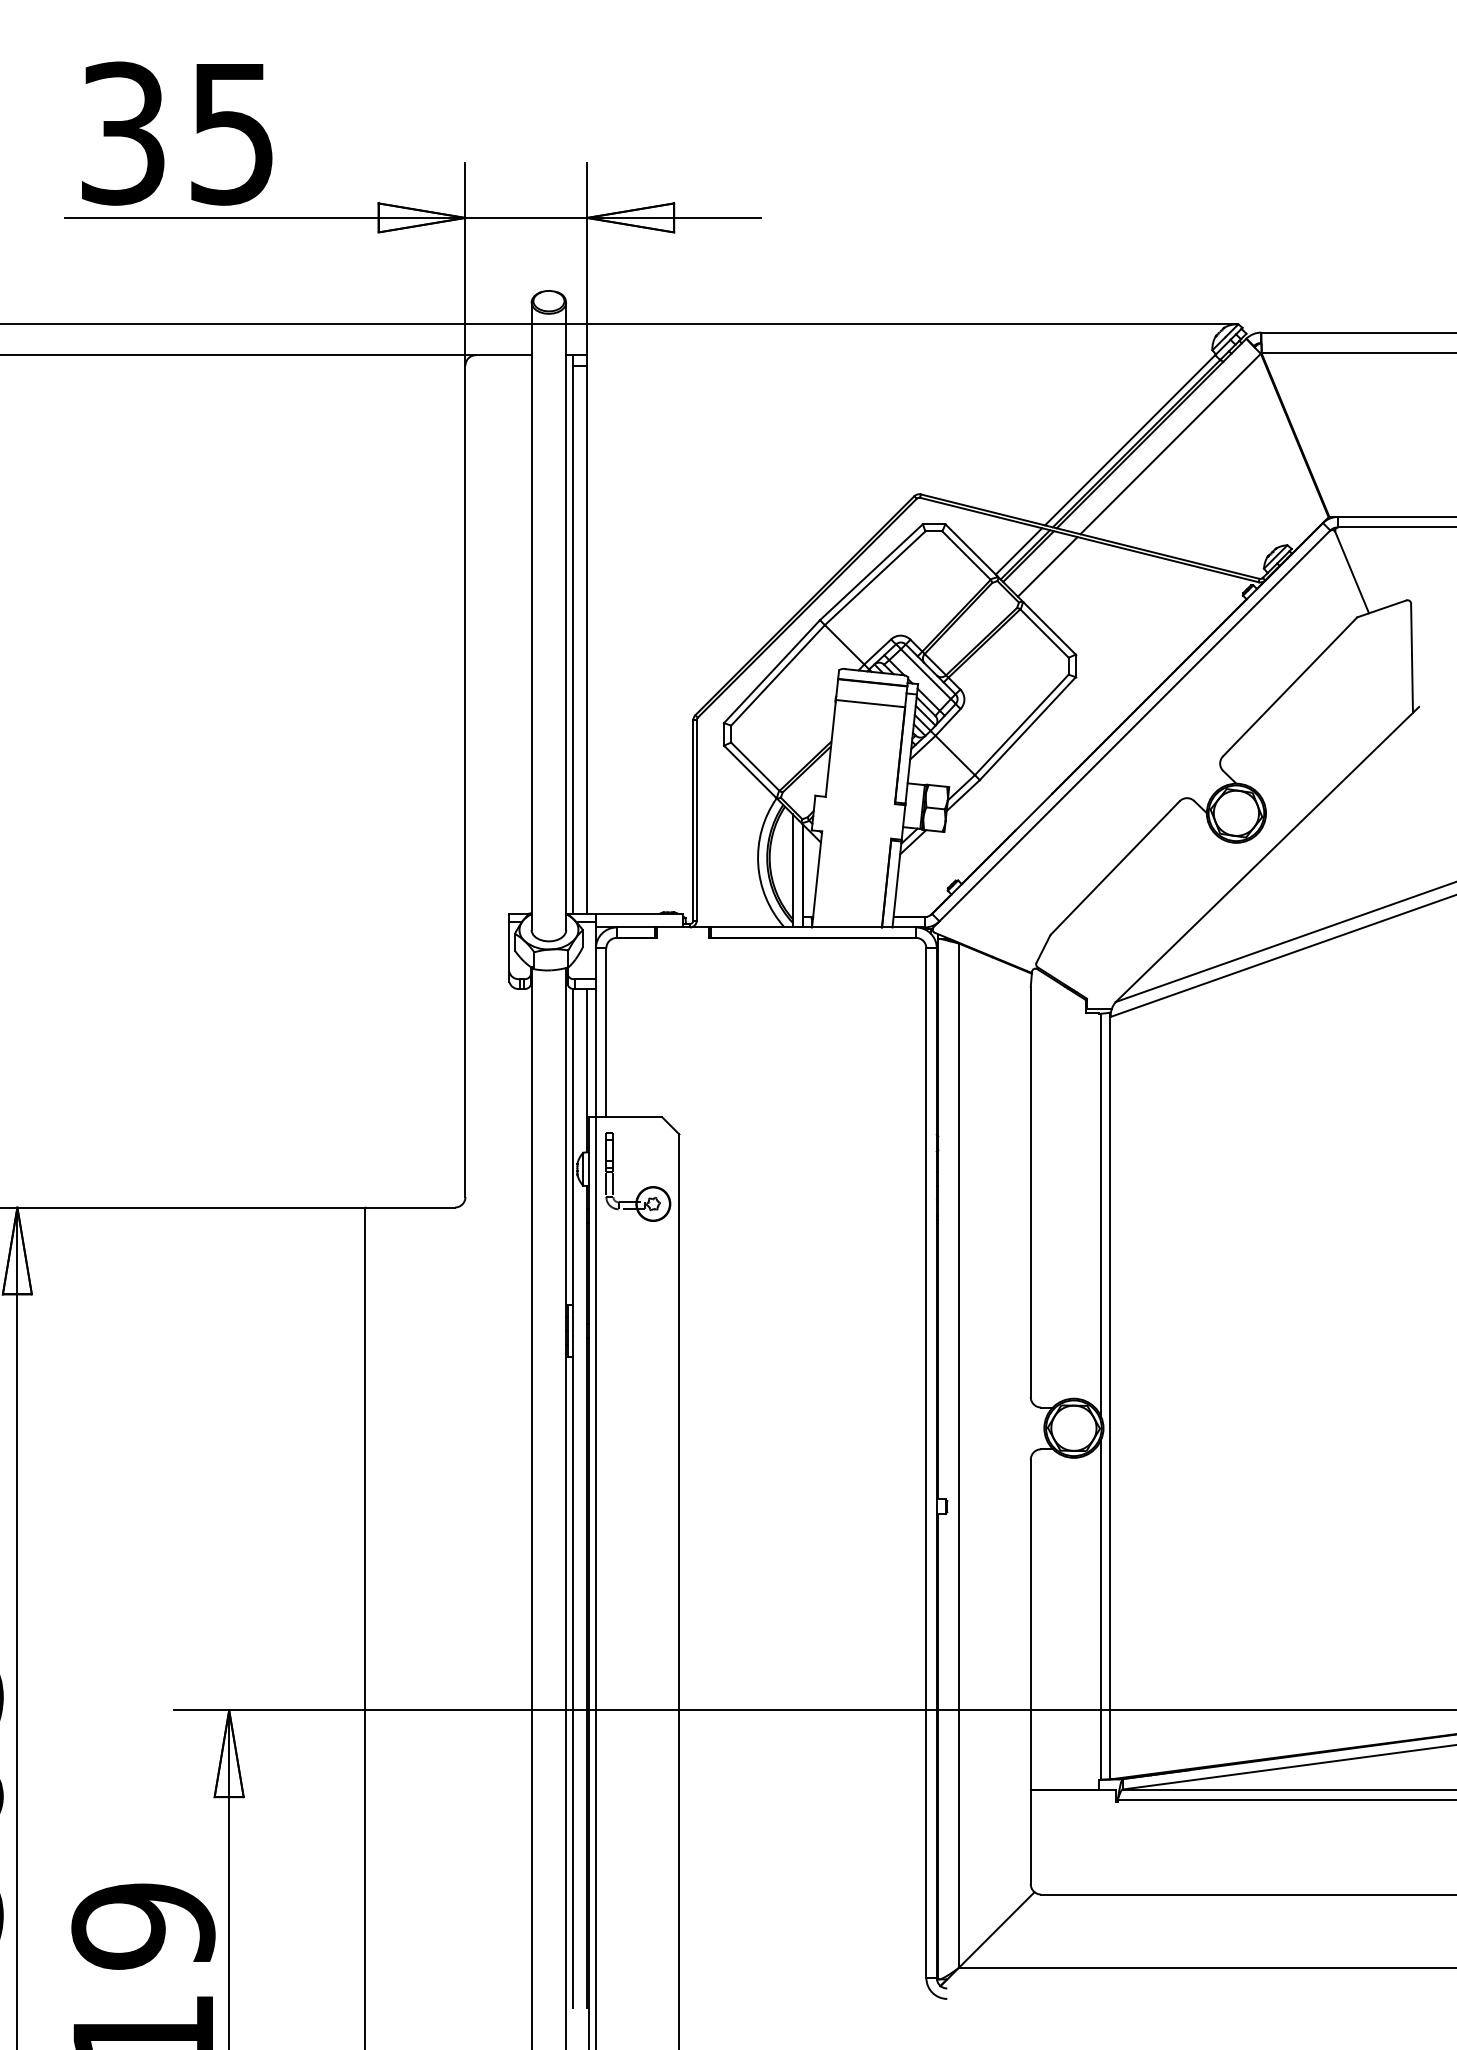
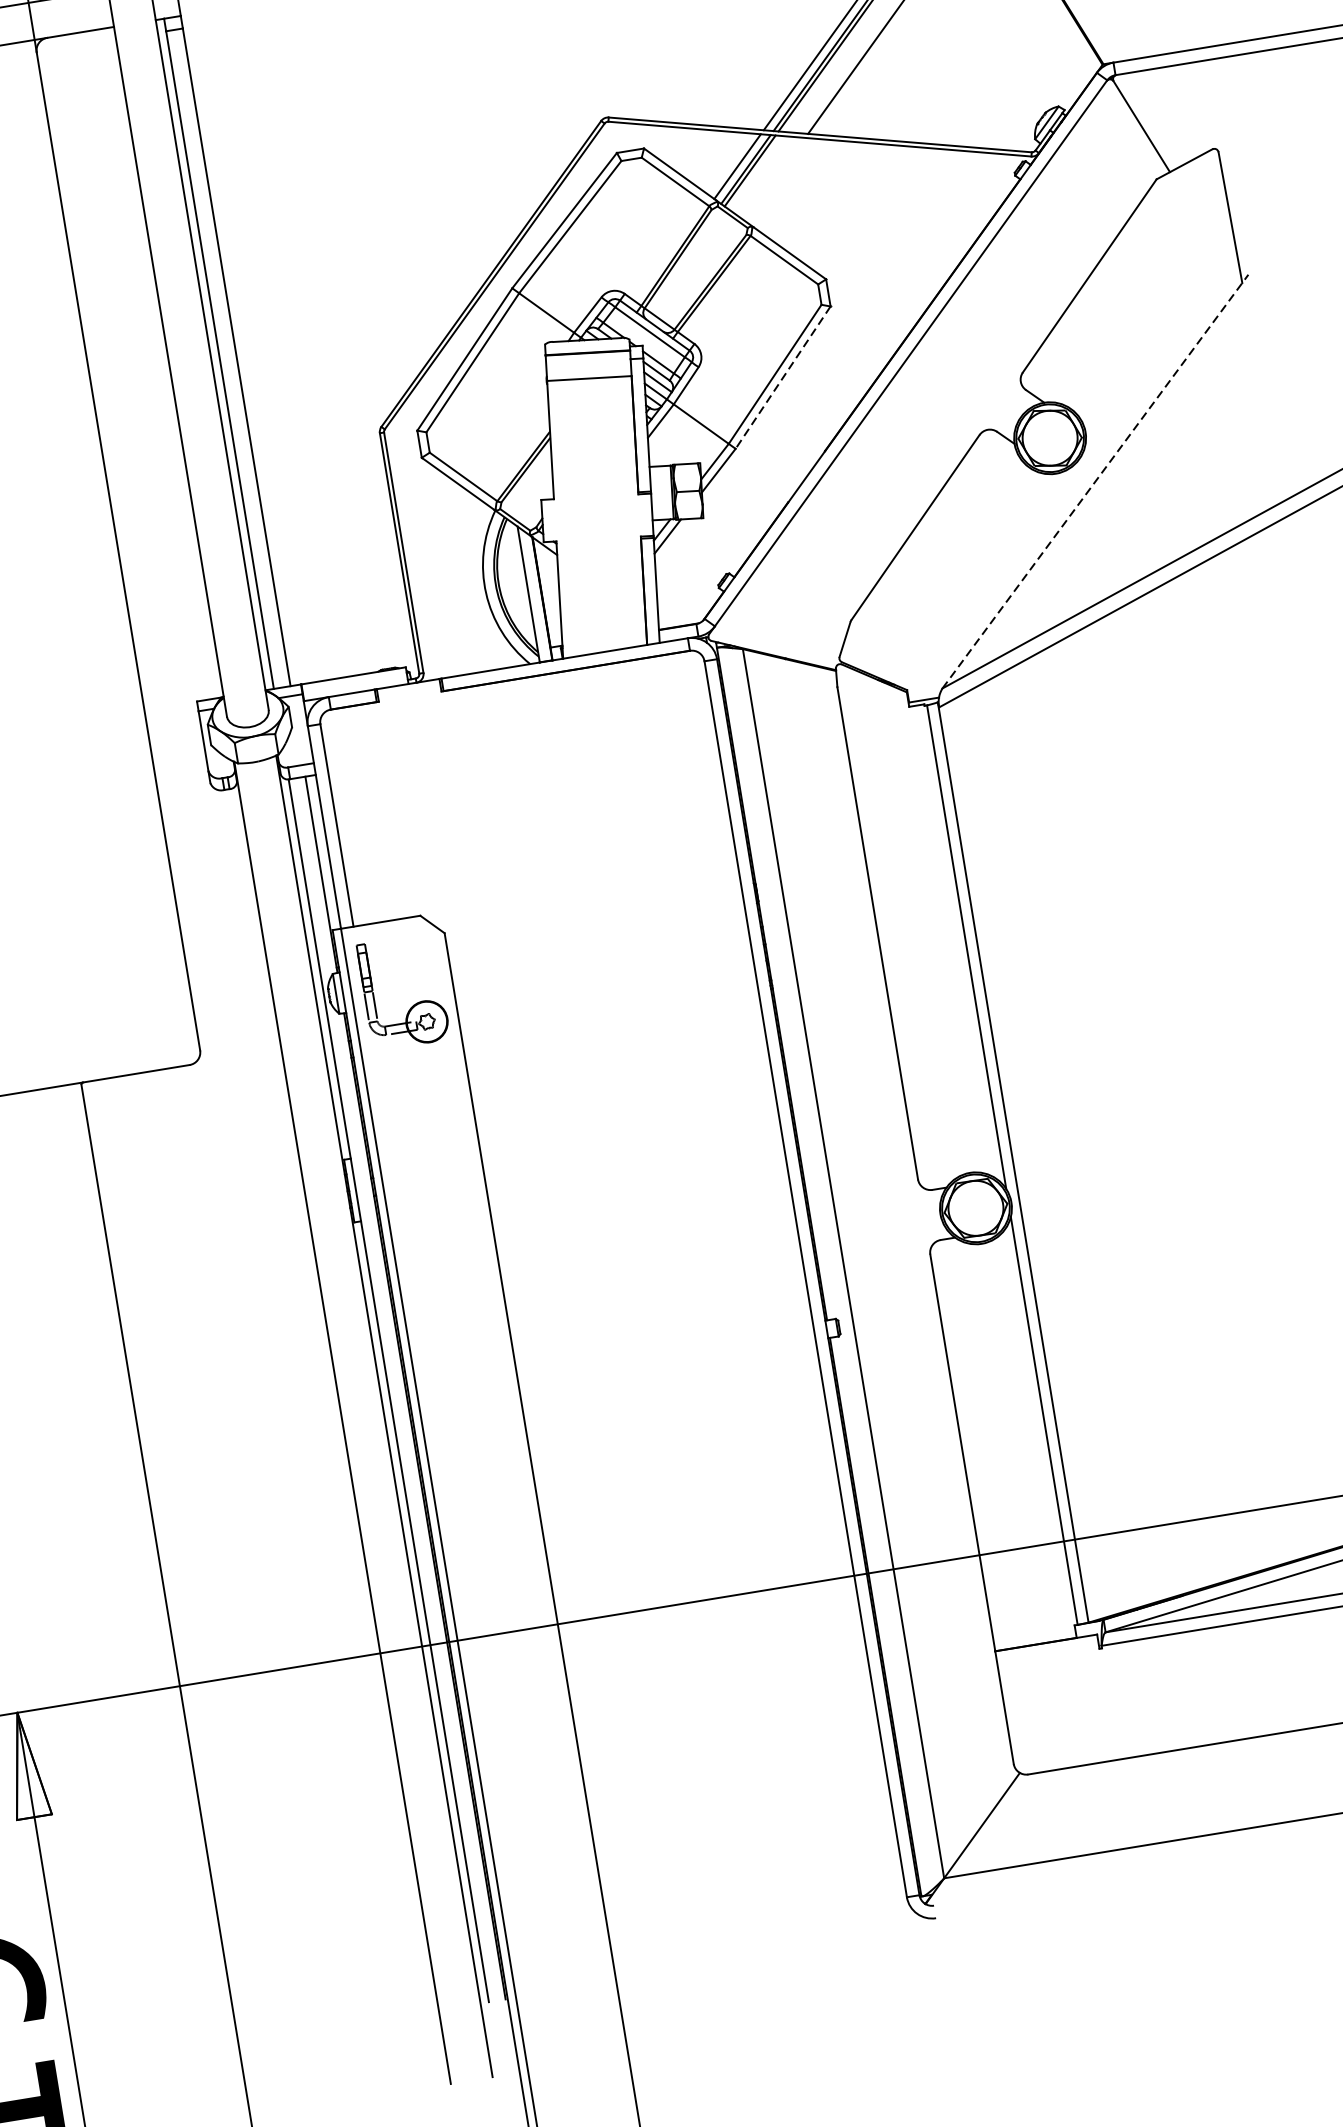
line: (1047, 566) -> (774, 179), removed
line: (1027, 729) -> (782, 378), solid -> dashed
line: (1267, 854) -> (1095, 481), solid -> dashed

